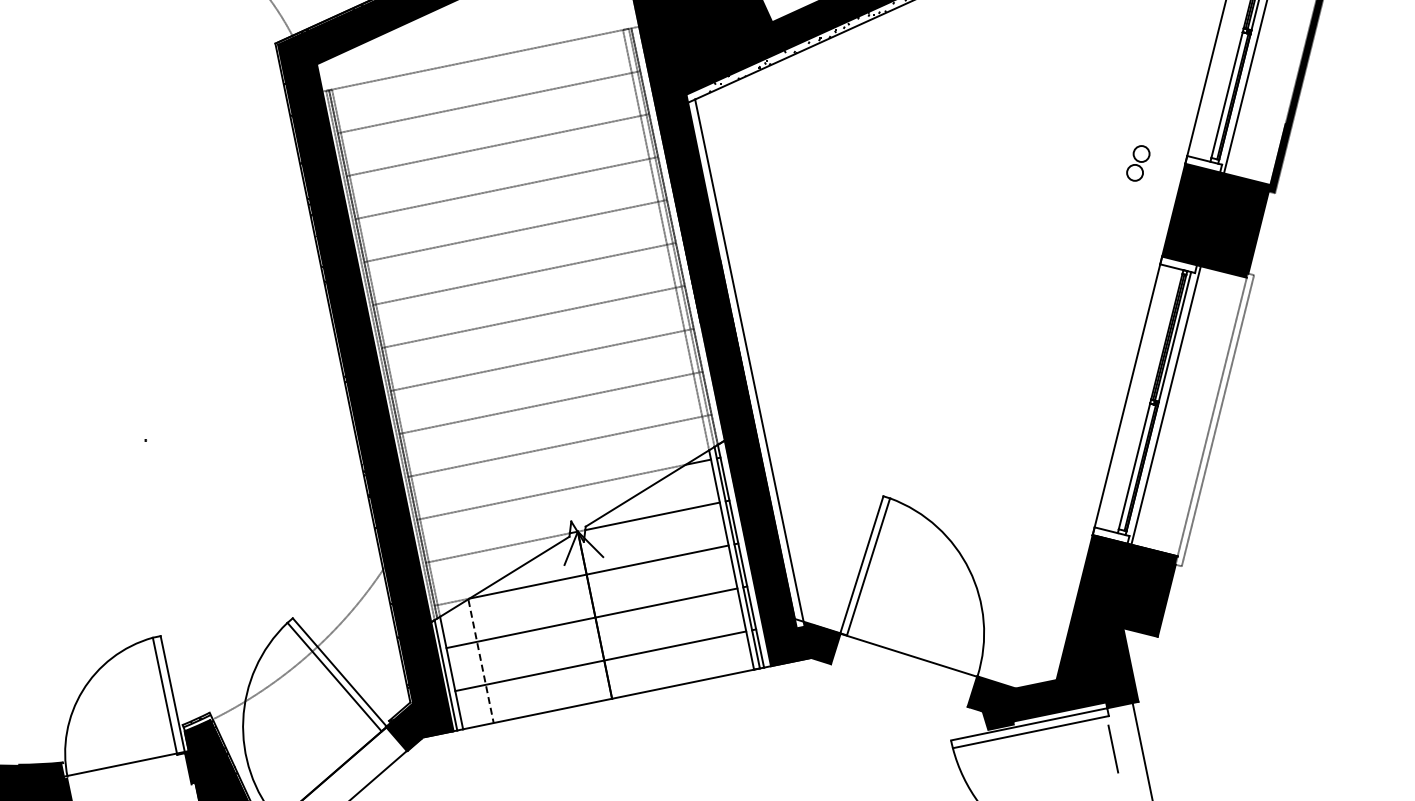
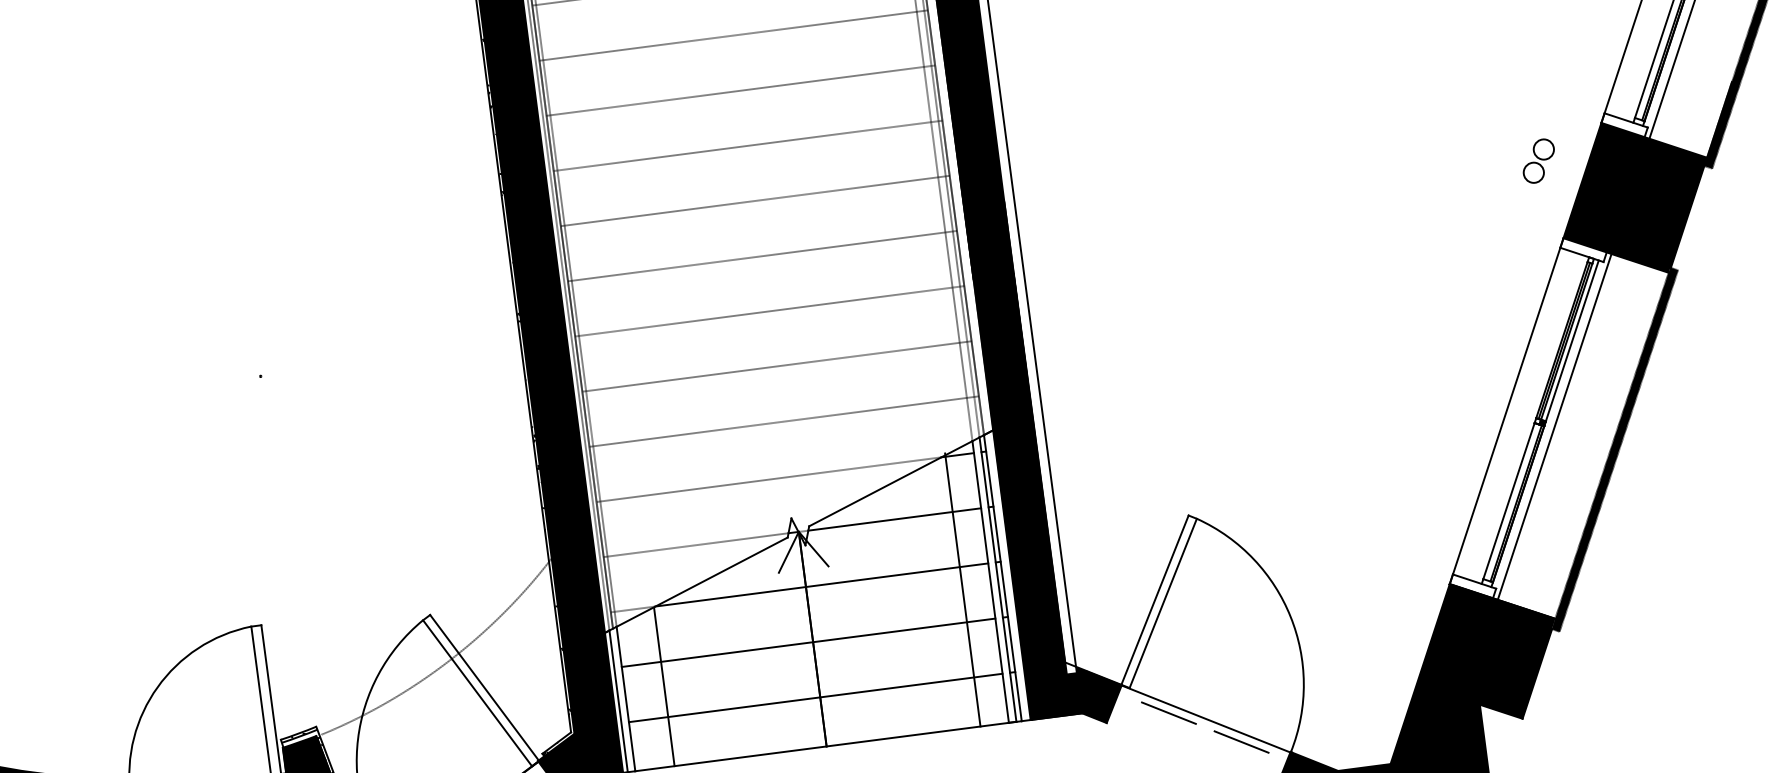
part: (1138, 163) -> (1539, 161), moved
fill: (1214, 419) -> (1614, 449), added
line: (709, 567) -> (962, 589), added
line: (879, 652) -> (1169, 712), added
line: (481, 661) -> (664, 687), dashed -> solid
line: (937, 671) -> (1240, 742), added

